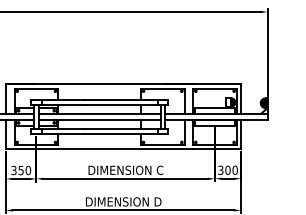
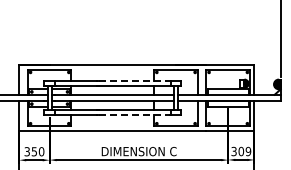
line: (121, 99) -> (134, 80), solid -> dashed
line: (121, 134) -> (134, 115), solid -> dashed
text: (234, 170) -> (247, 151), 300 -> 309

